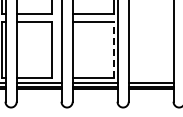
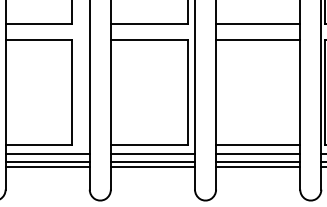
line: (150, 13) -> (256, 23), added
line: (150, 22) -> (256, 40), added
line: (113, 49) -> (187, 91), dashed -> solid
line: (150, 78) -> (256, 146), added

